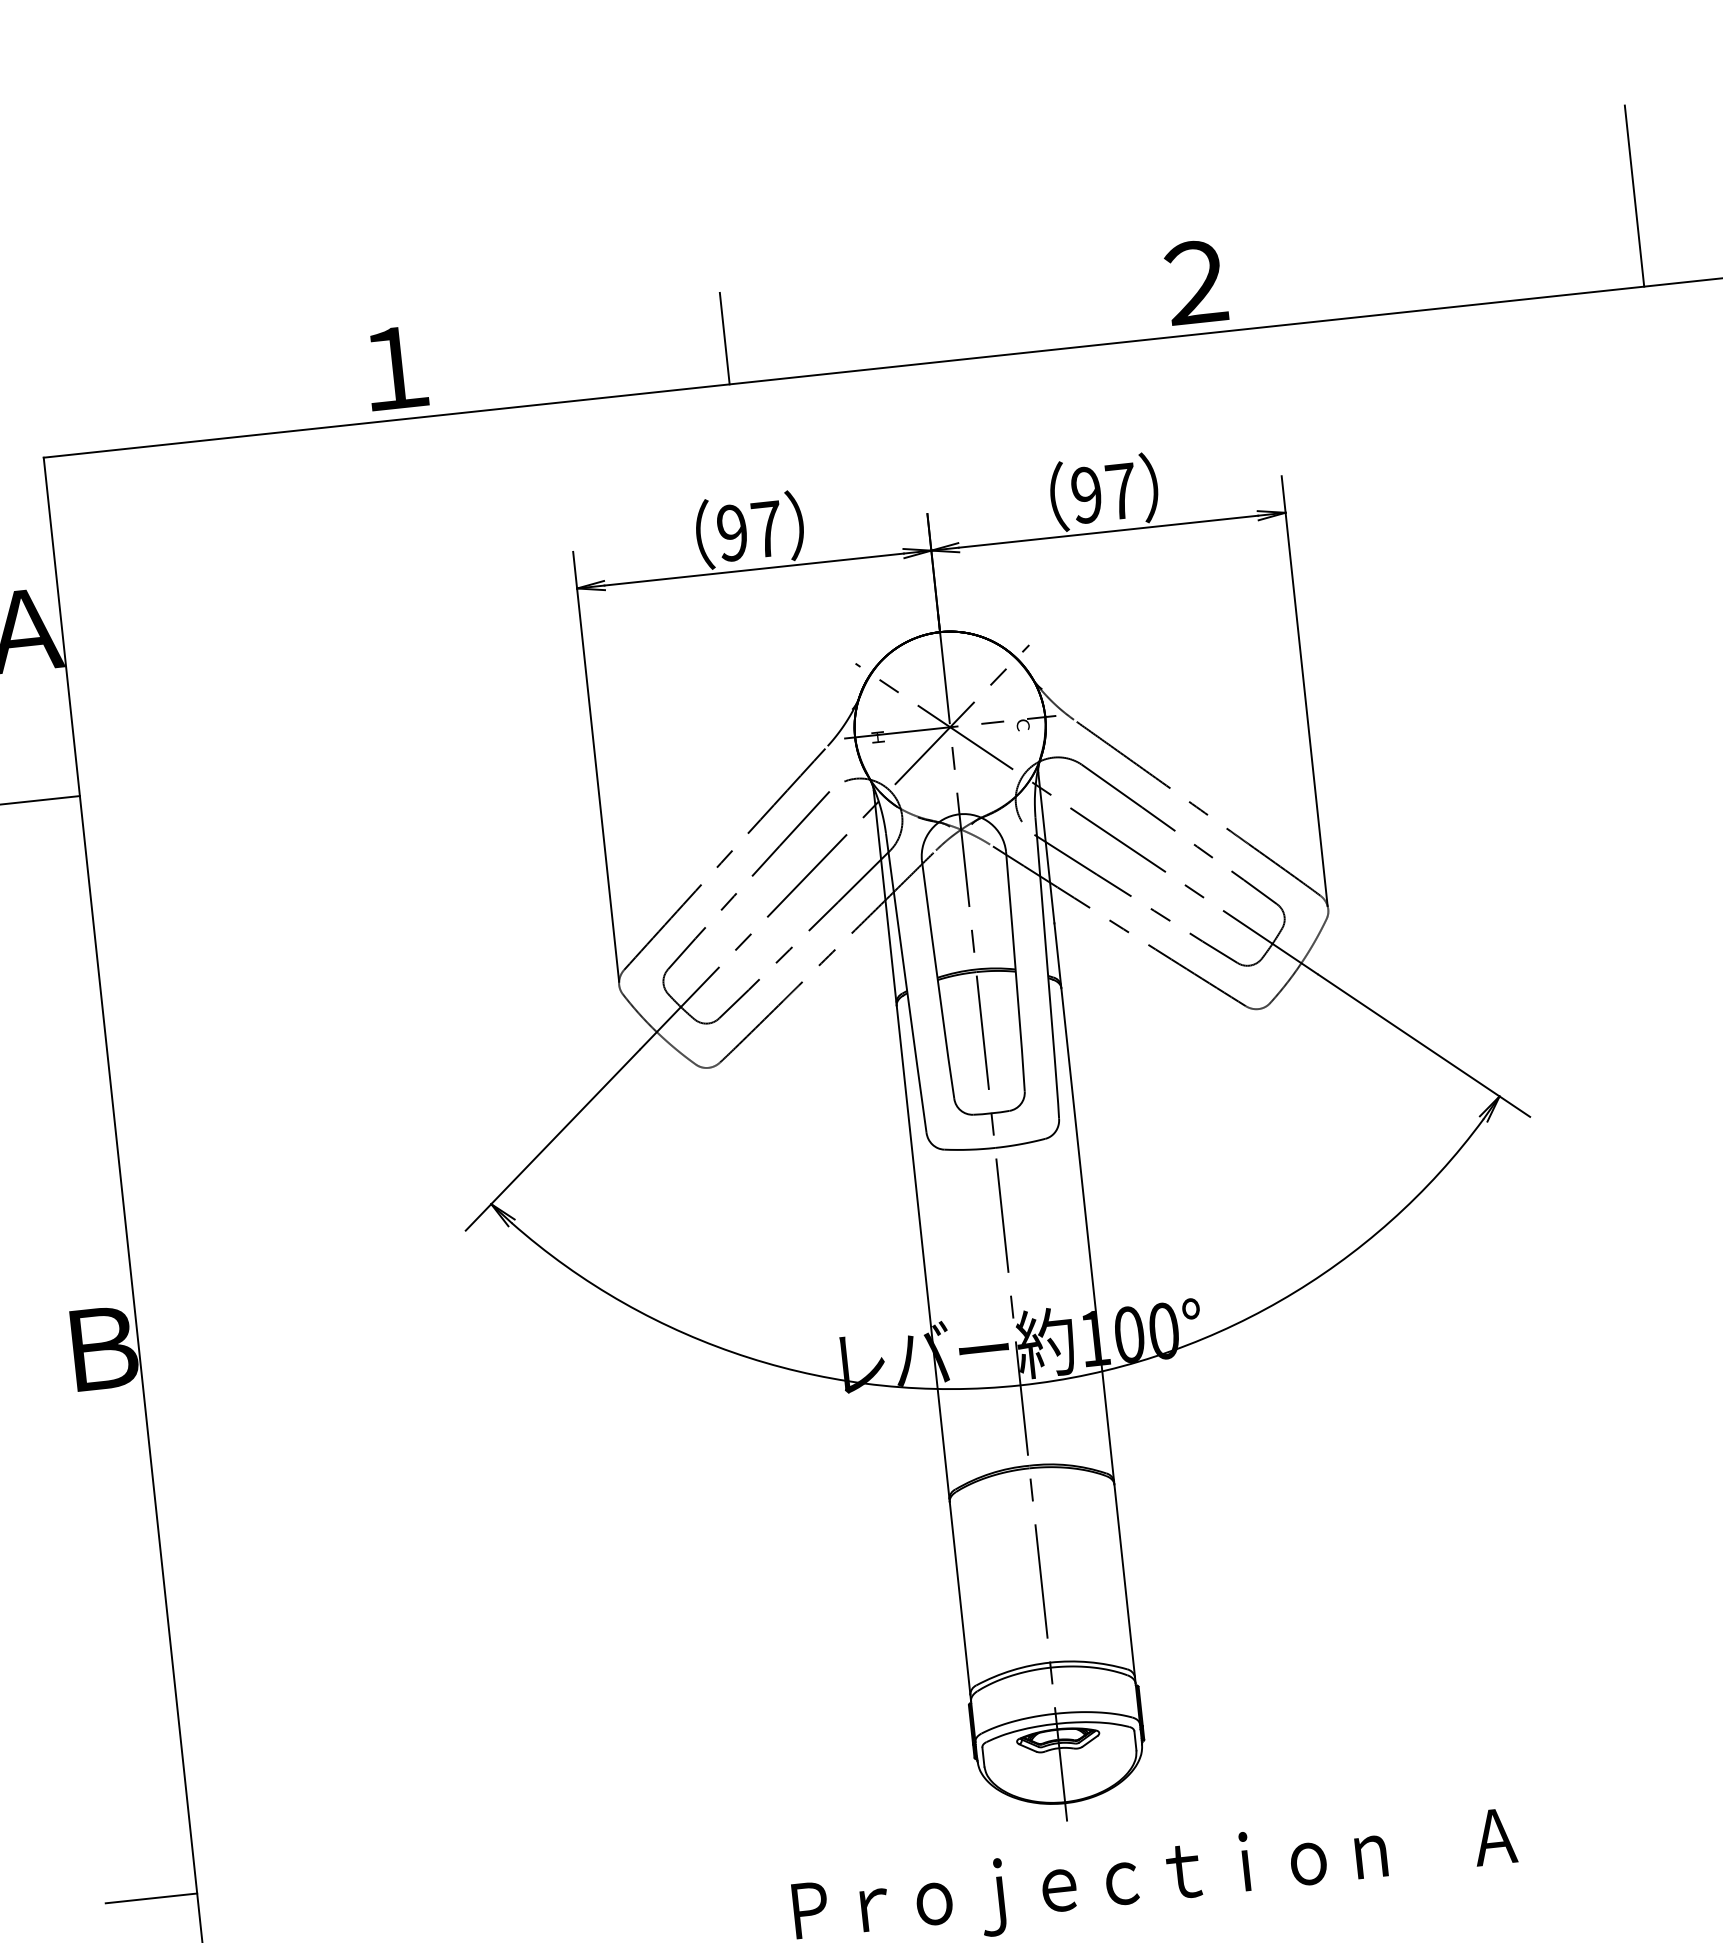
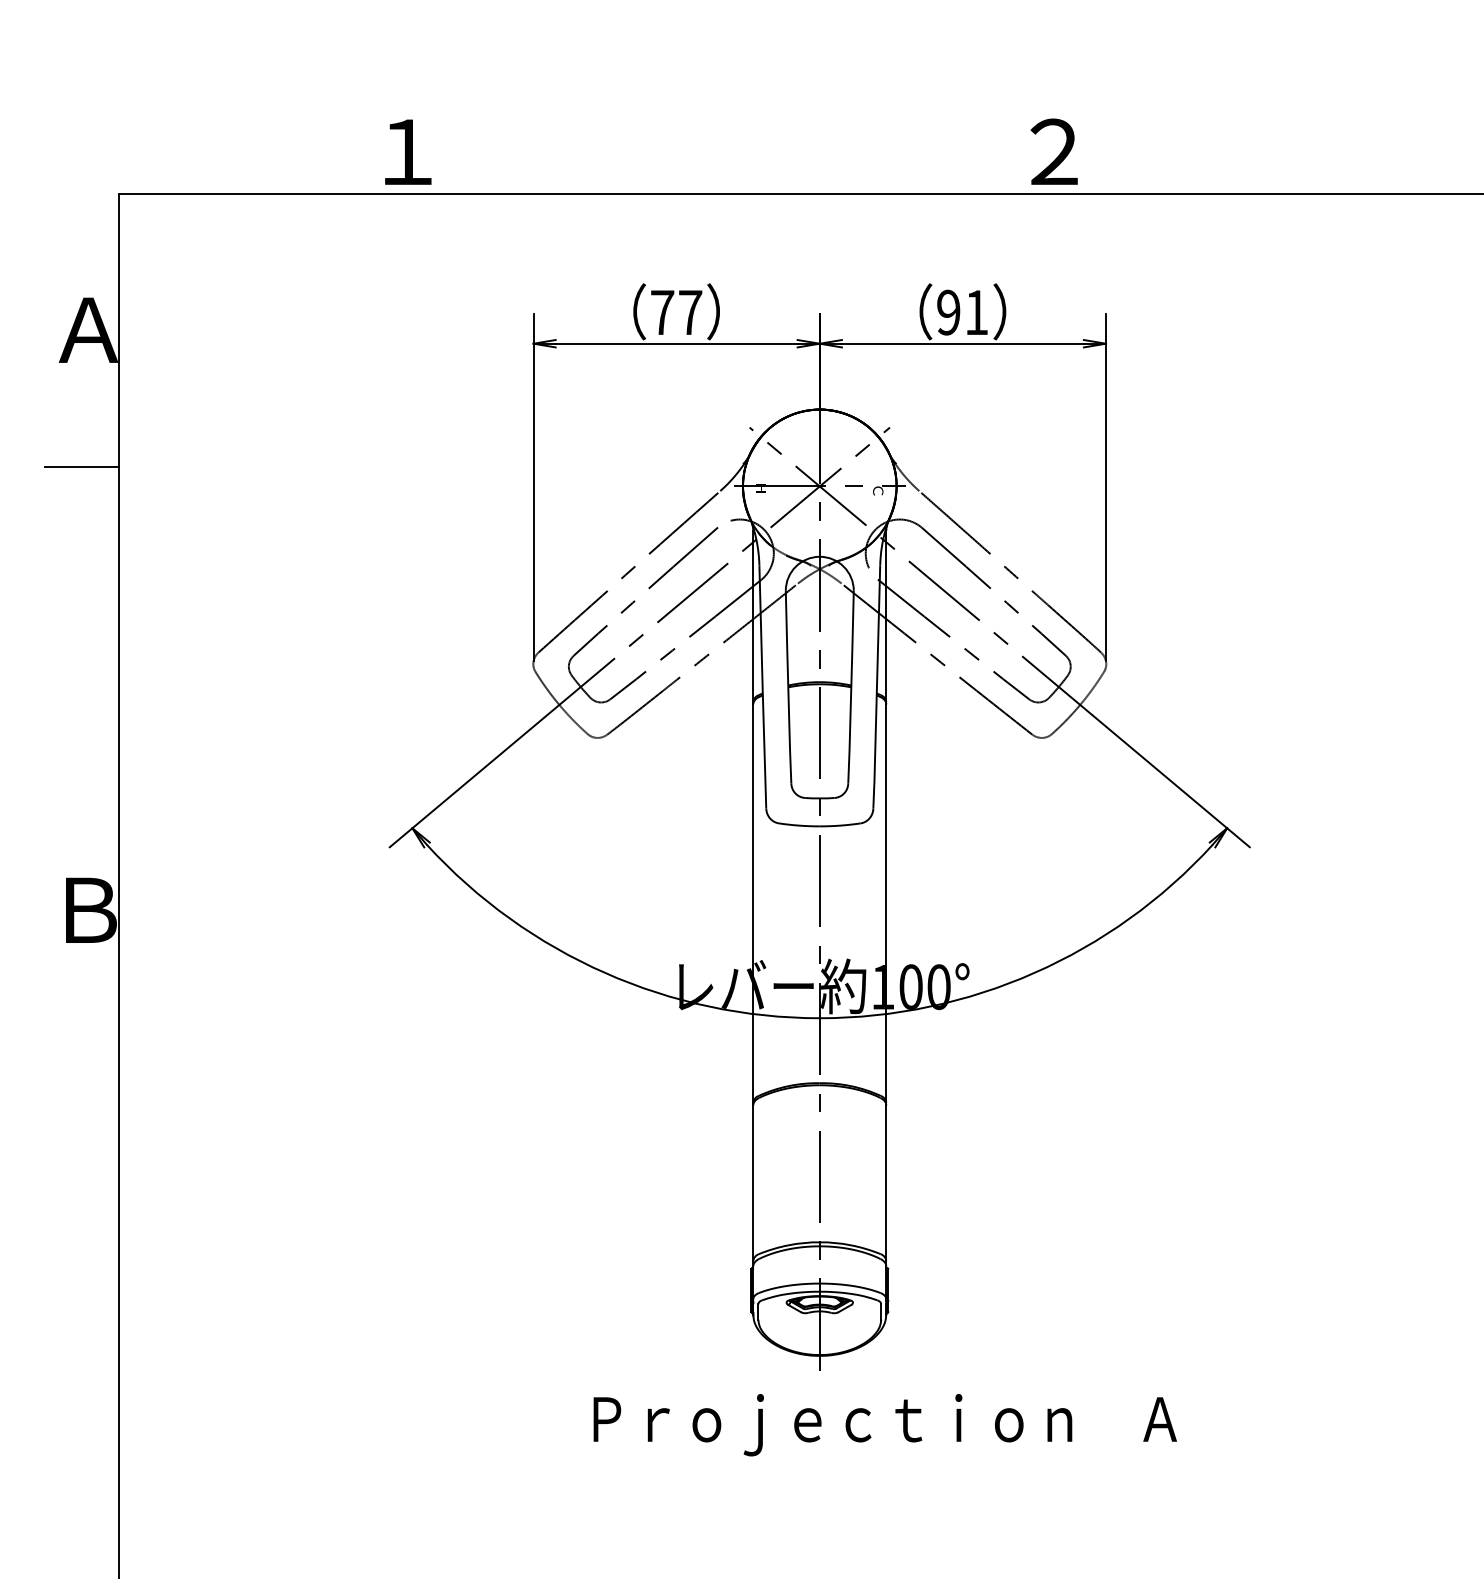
line: (1634, 196) -> (1411, 120), removed
line: (724, 338) -> (672, 156), removed
text: (1121, 491) -> (976, 312), 97 -> 91
text: (732, 532) -> (662, 312), 97 -> 77
line: (151, 1897) -> (81, 1353), removed

